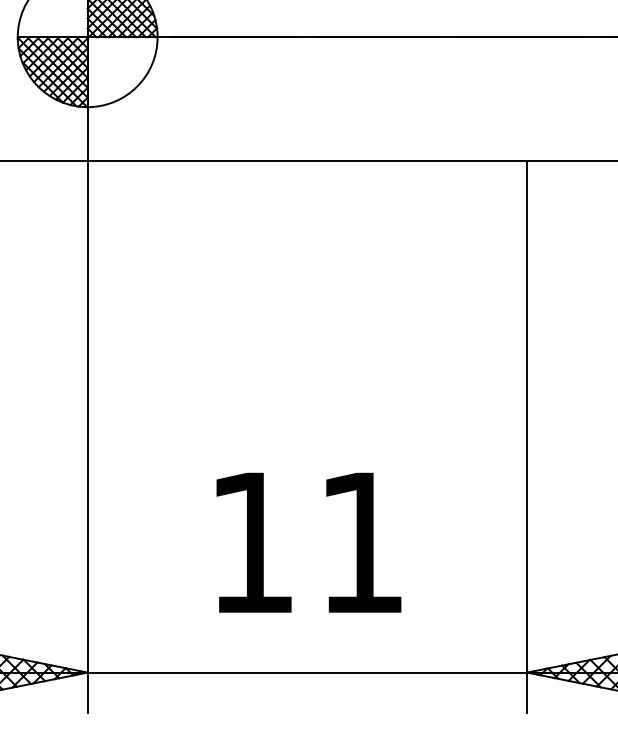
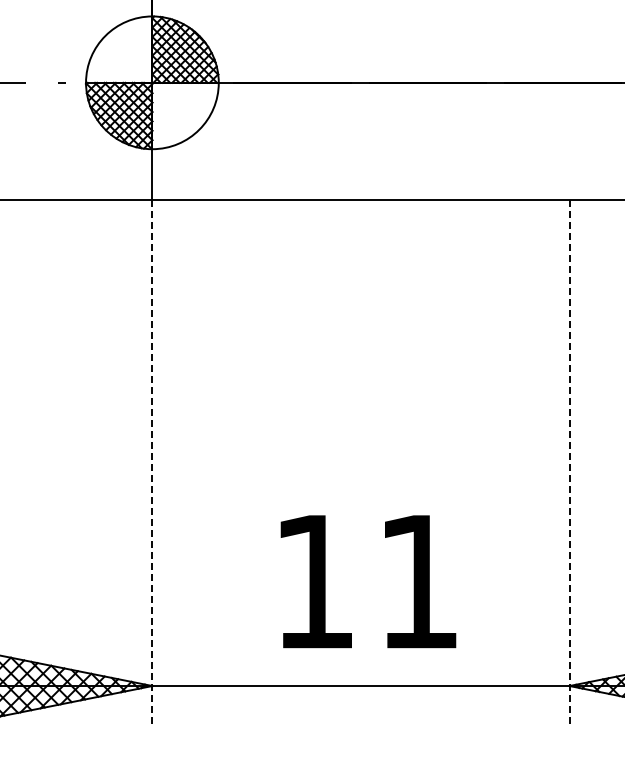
line: (87, 437) -> (152, 462), solid -> dashed
line: (527, 437) -> (569, 462), solid -> dashed
text: (308, 542) -> (368, 581), moved

